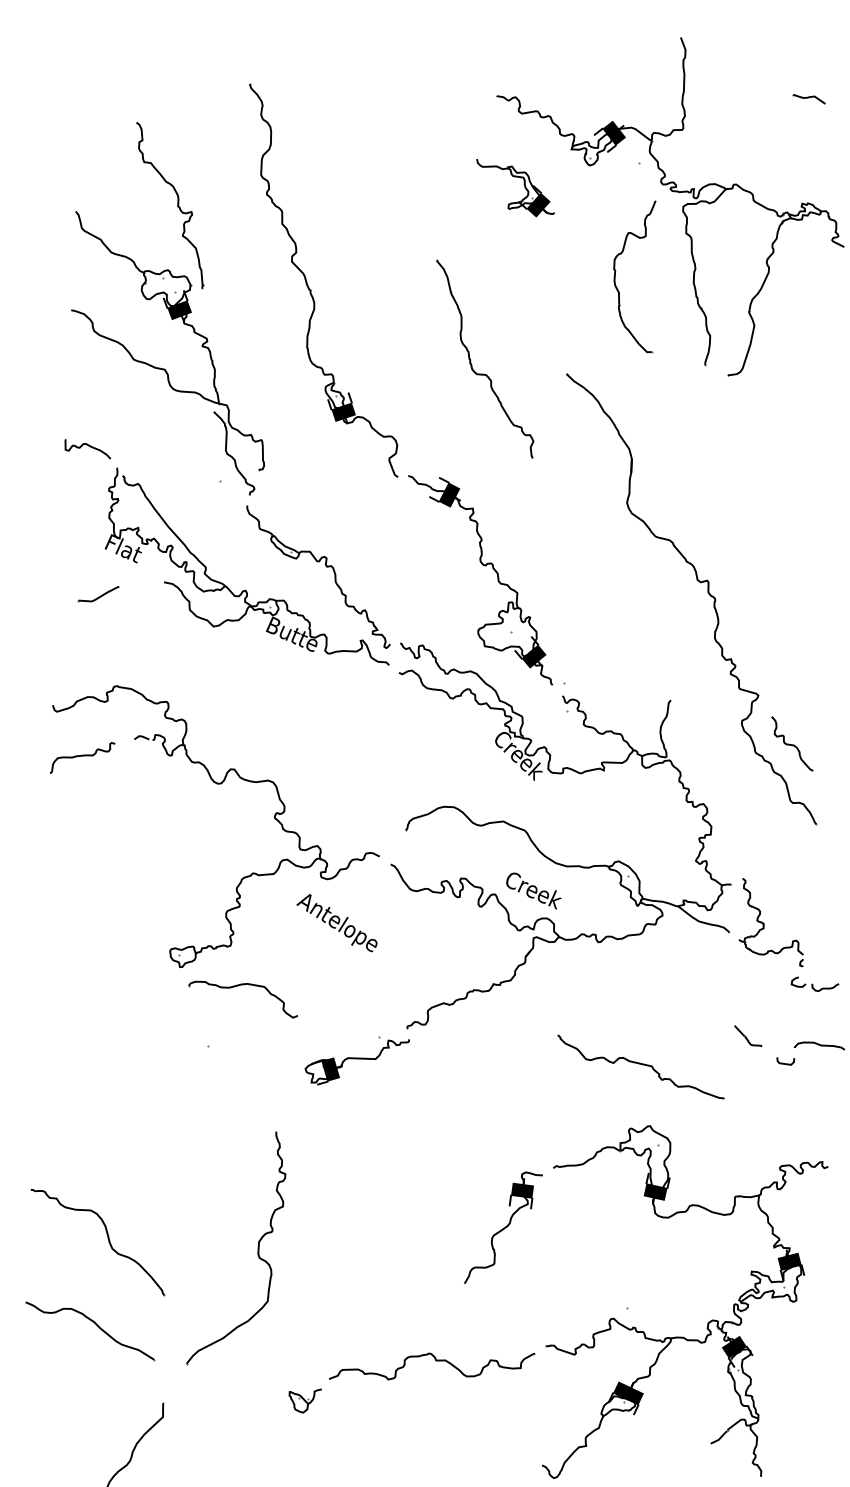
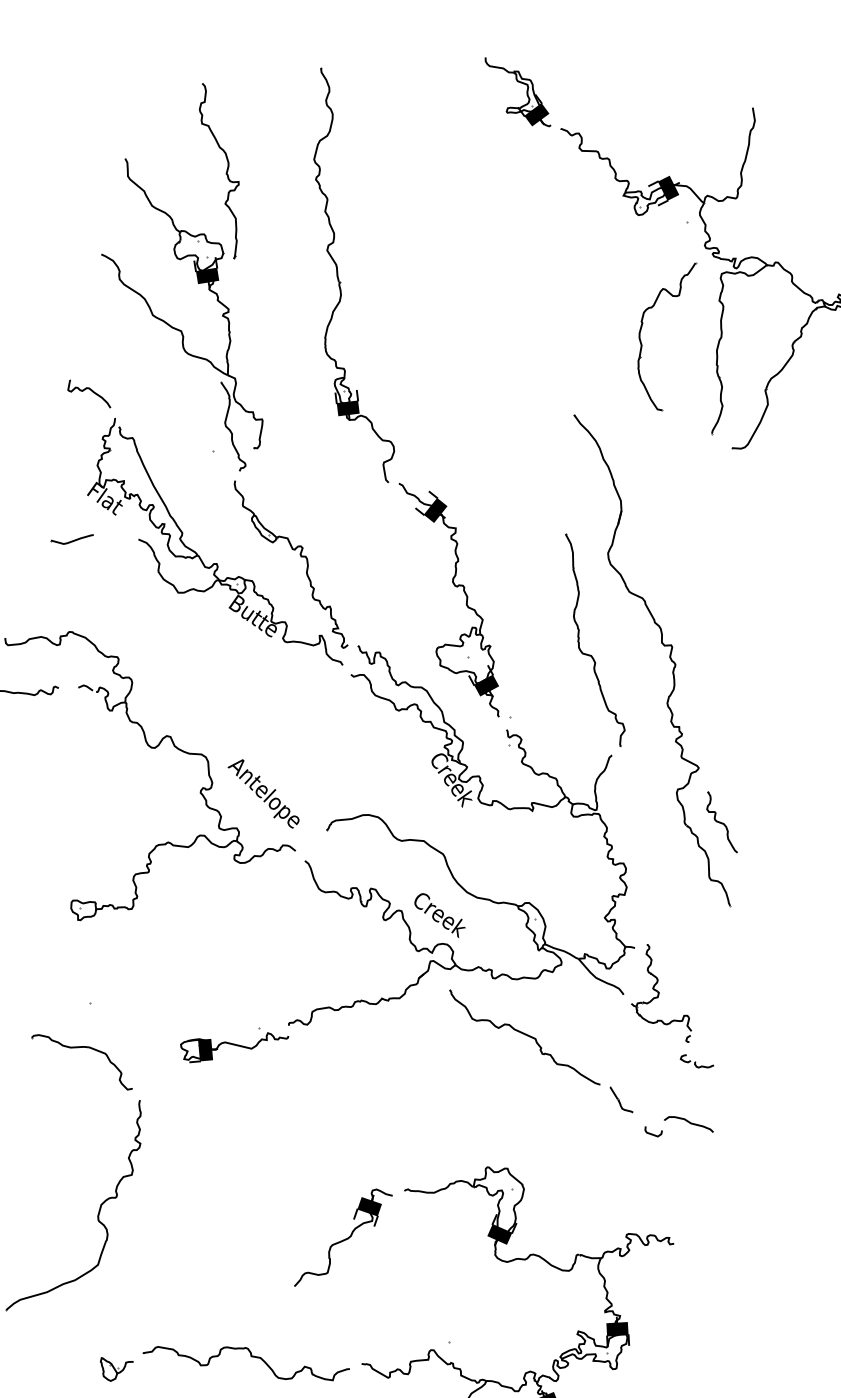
part: (523, 184) -> (526, 91), moved
part: (471, 360) -> (580, 638), moved
text: (336, 923) -> (263, 793), moved
part: (814, 984) -> (696, 1062), size x0.71
part: (238, 986) -> (80, 1048), moved
part: (640, 1066) -> (524, 1036), moved

